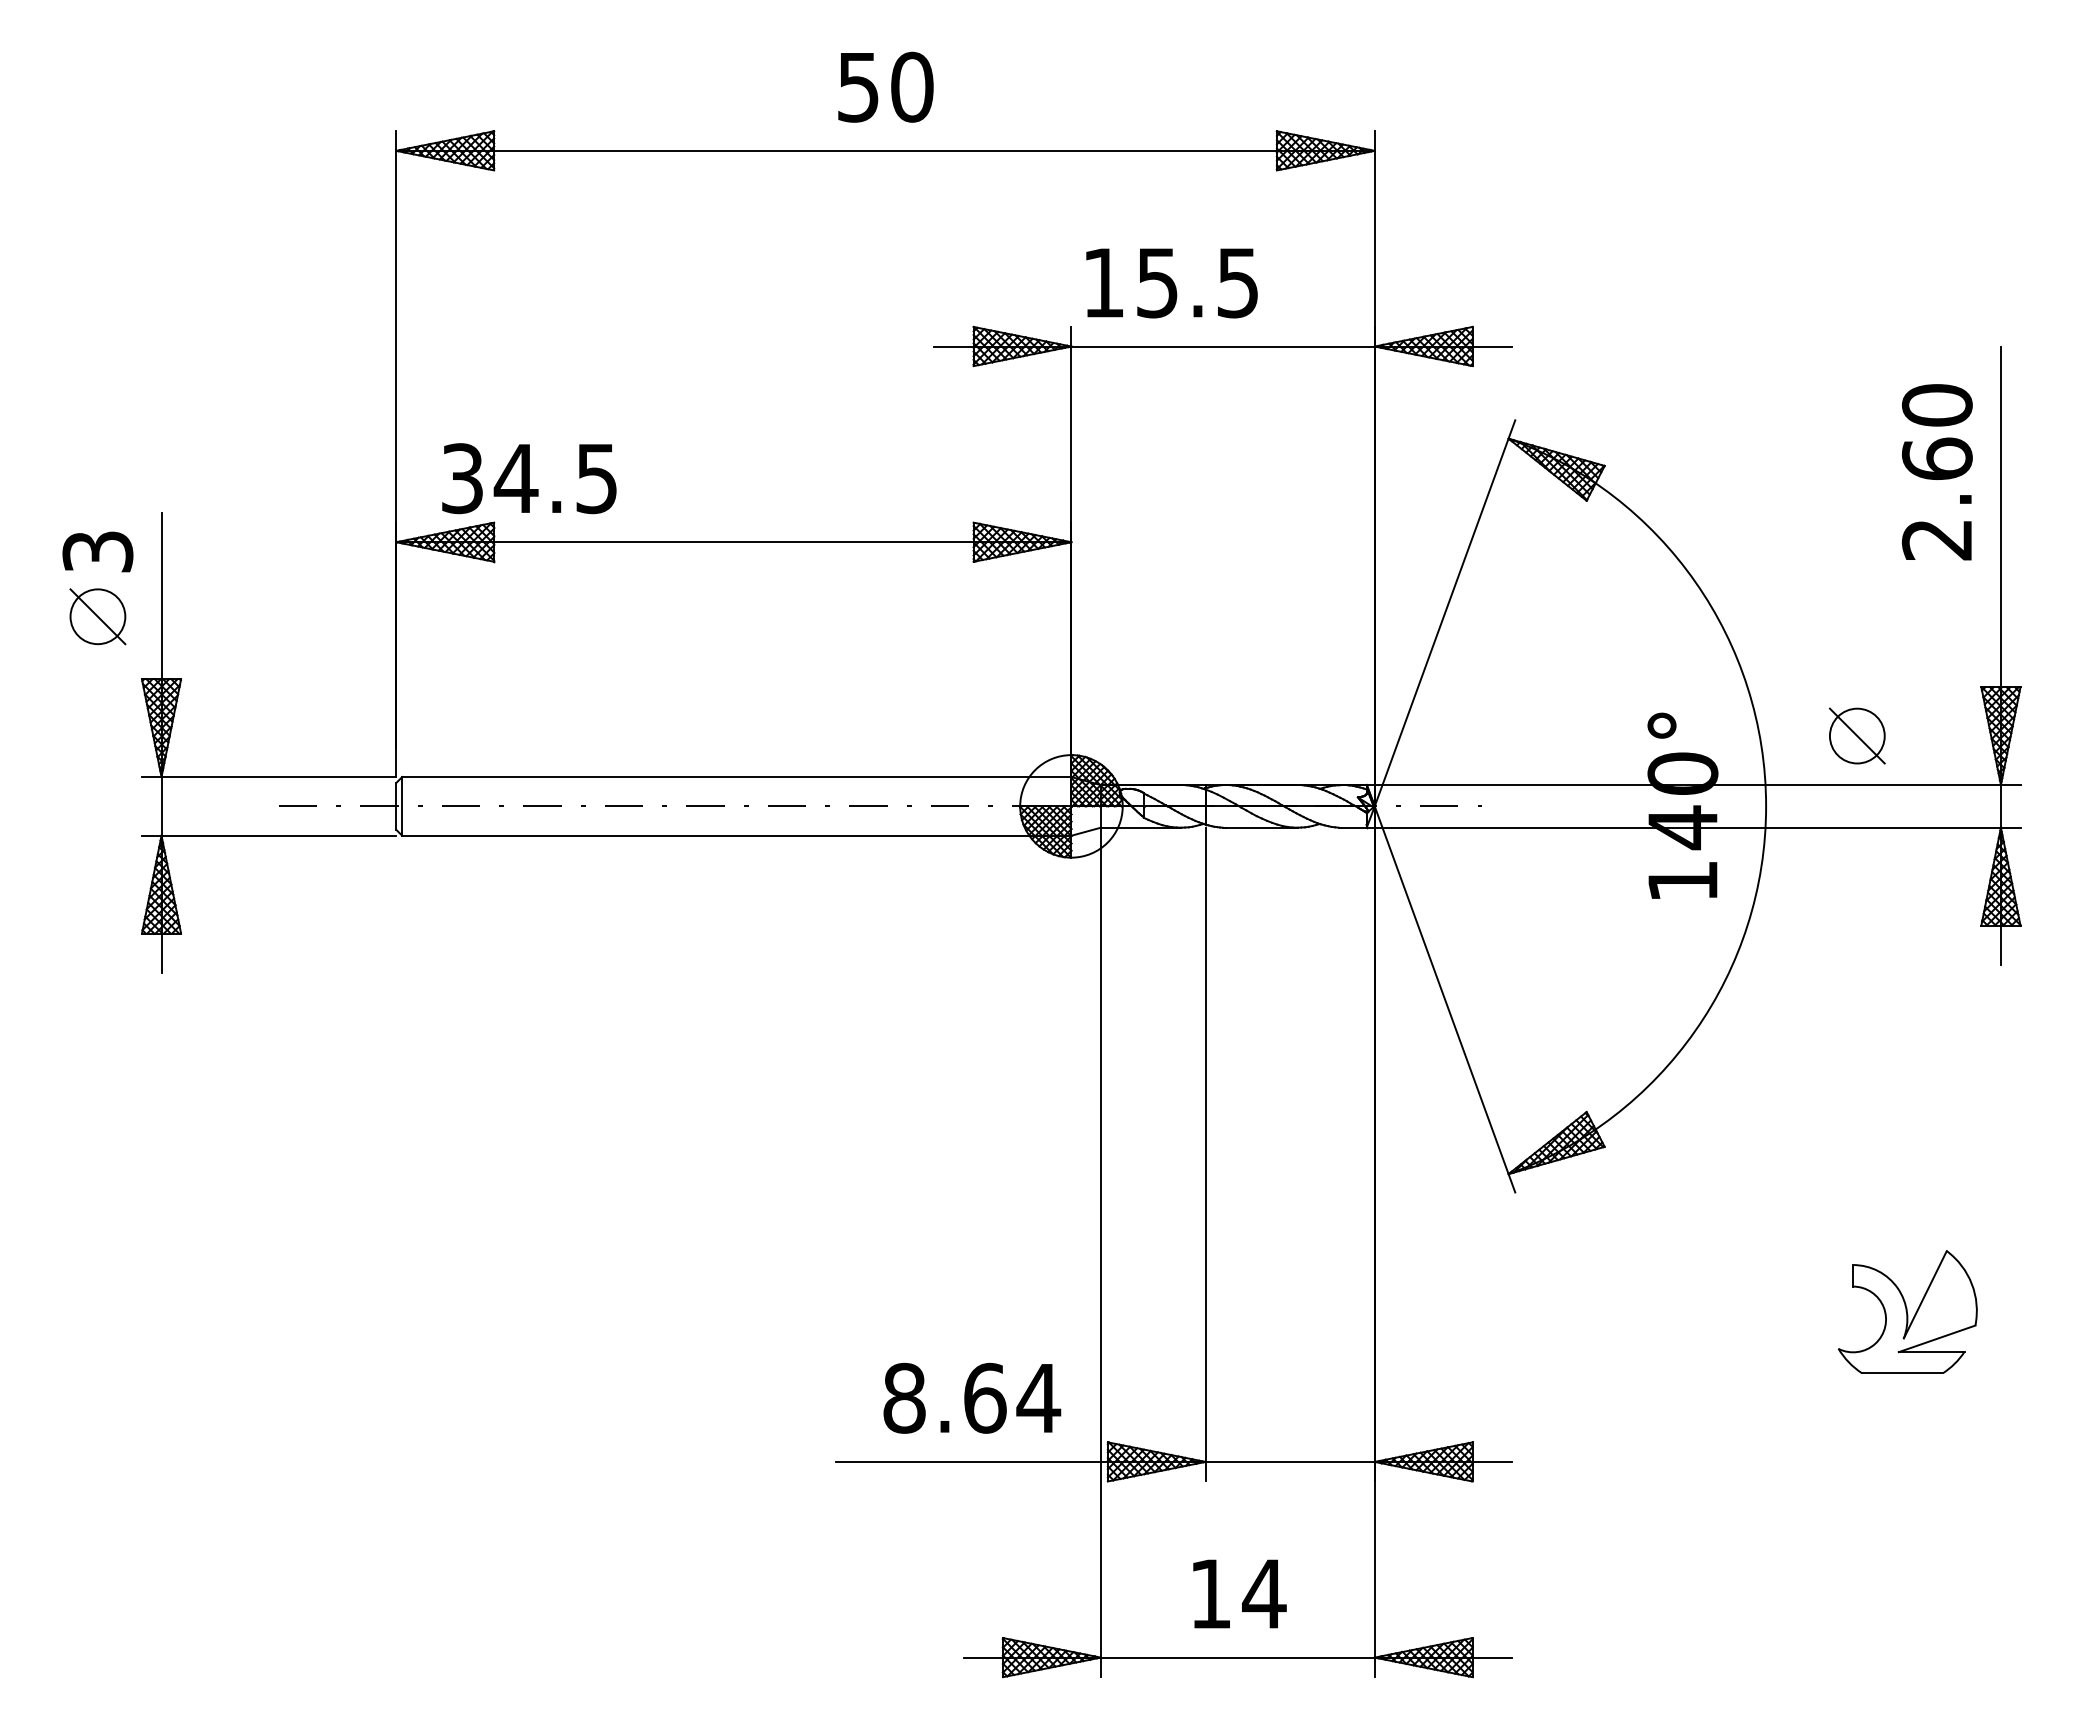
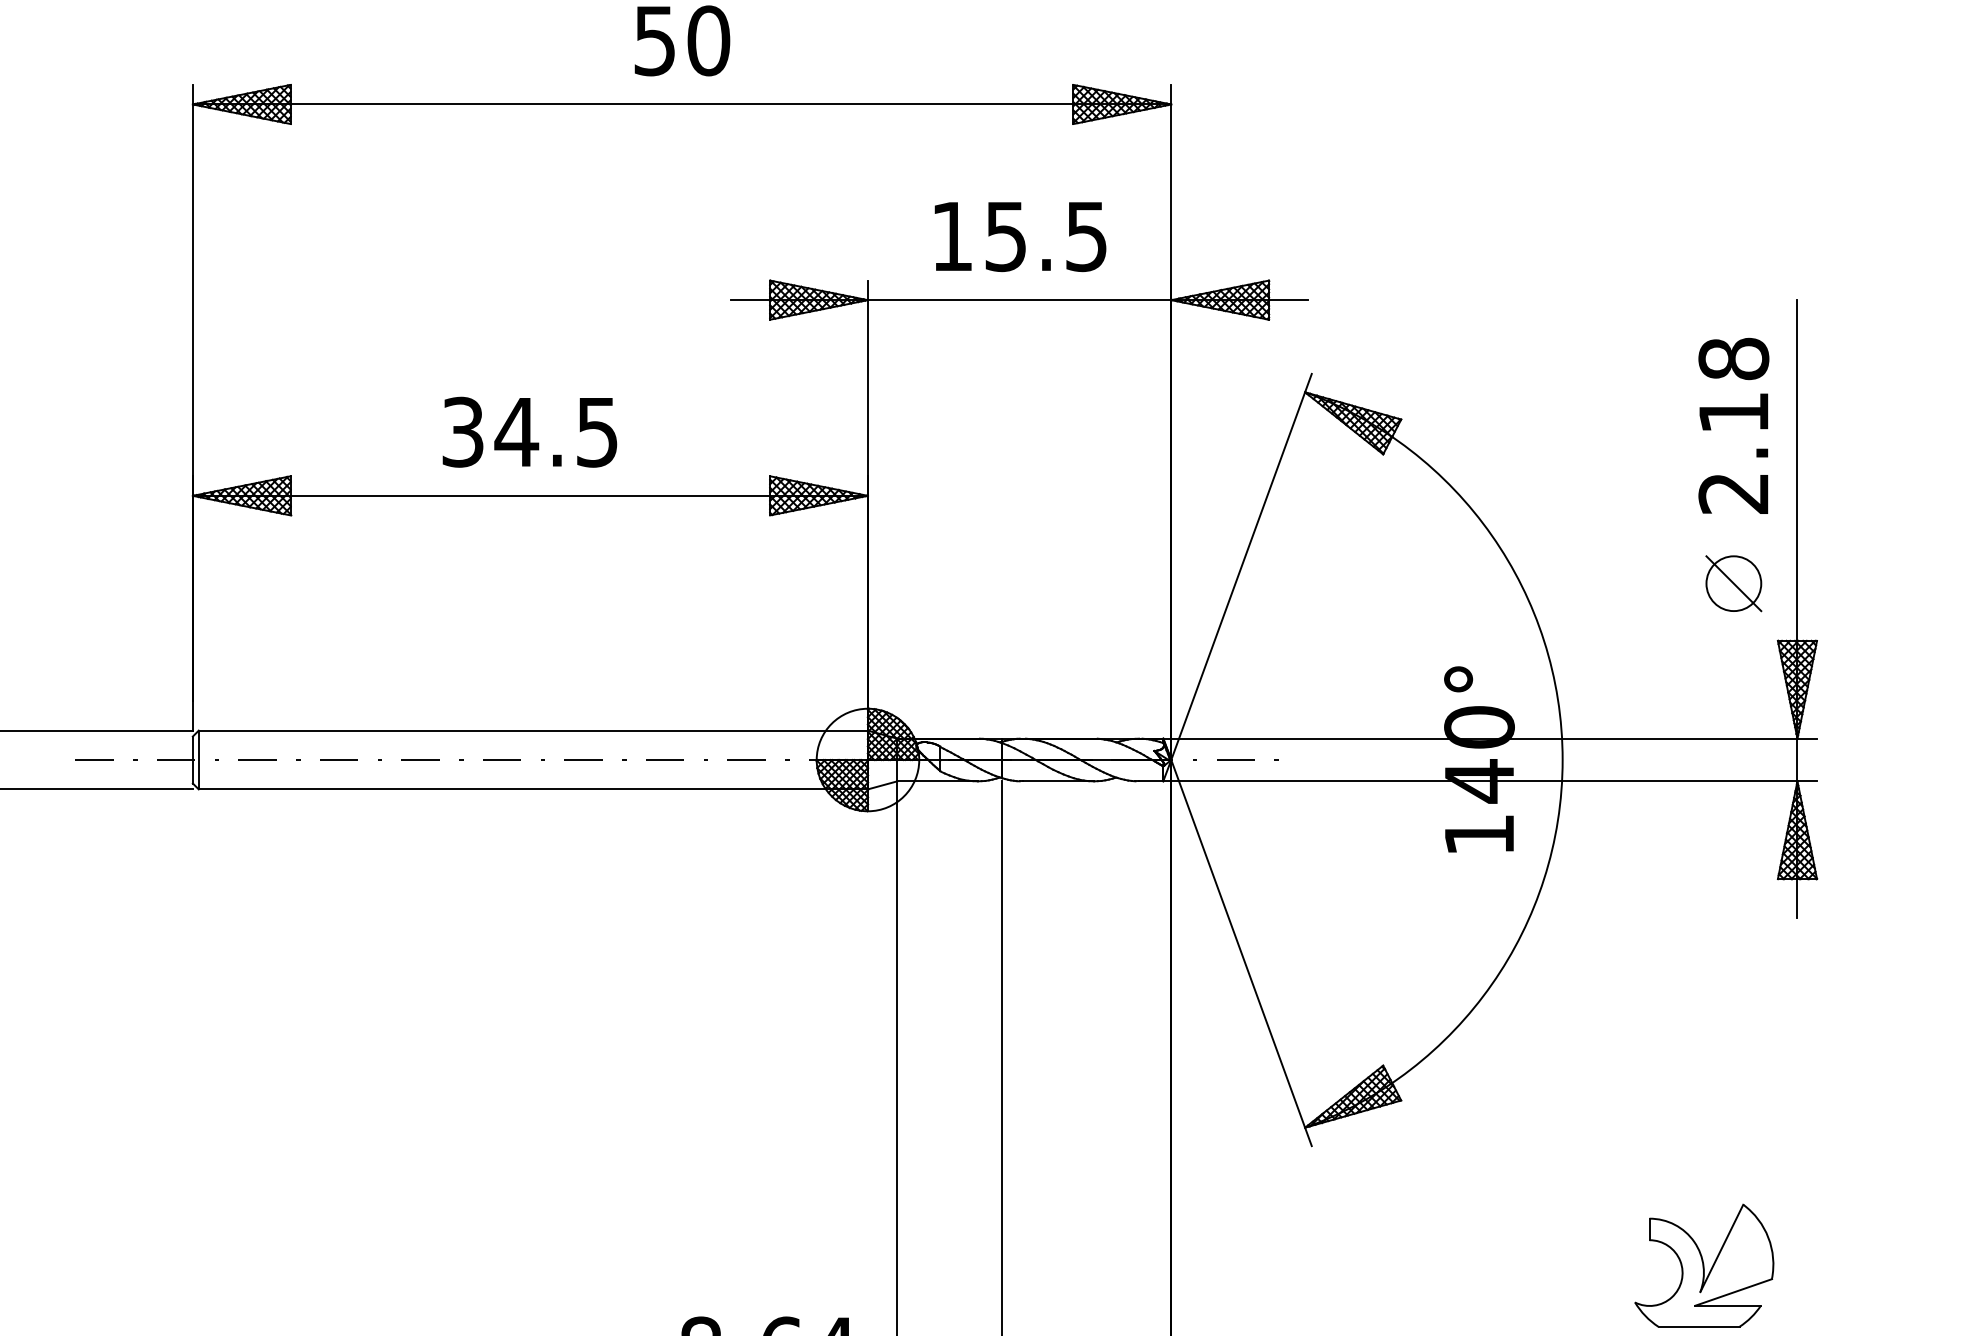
text: (1171, 283) -> (1020, 237), moved
text: (1936, 432) -> (1733, 386), 2.60 -> 2.18
text: (529, 478) -> (530, 432), moved
part: (1856, 735) -> (1733, 583), moved

